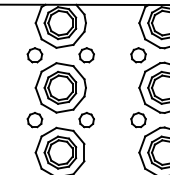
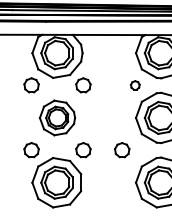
part: (138, 55) -> (135, 85), size x0.6
part: (60, 87) -> (57, 117), size x0.7
part: (138, 120) -> (122, 150), moved

